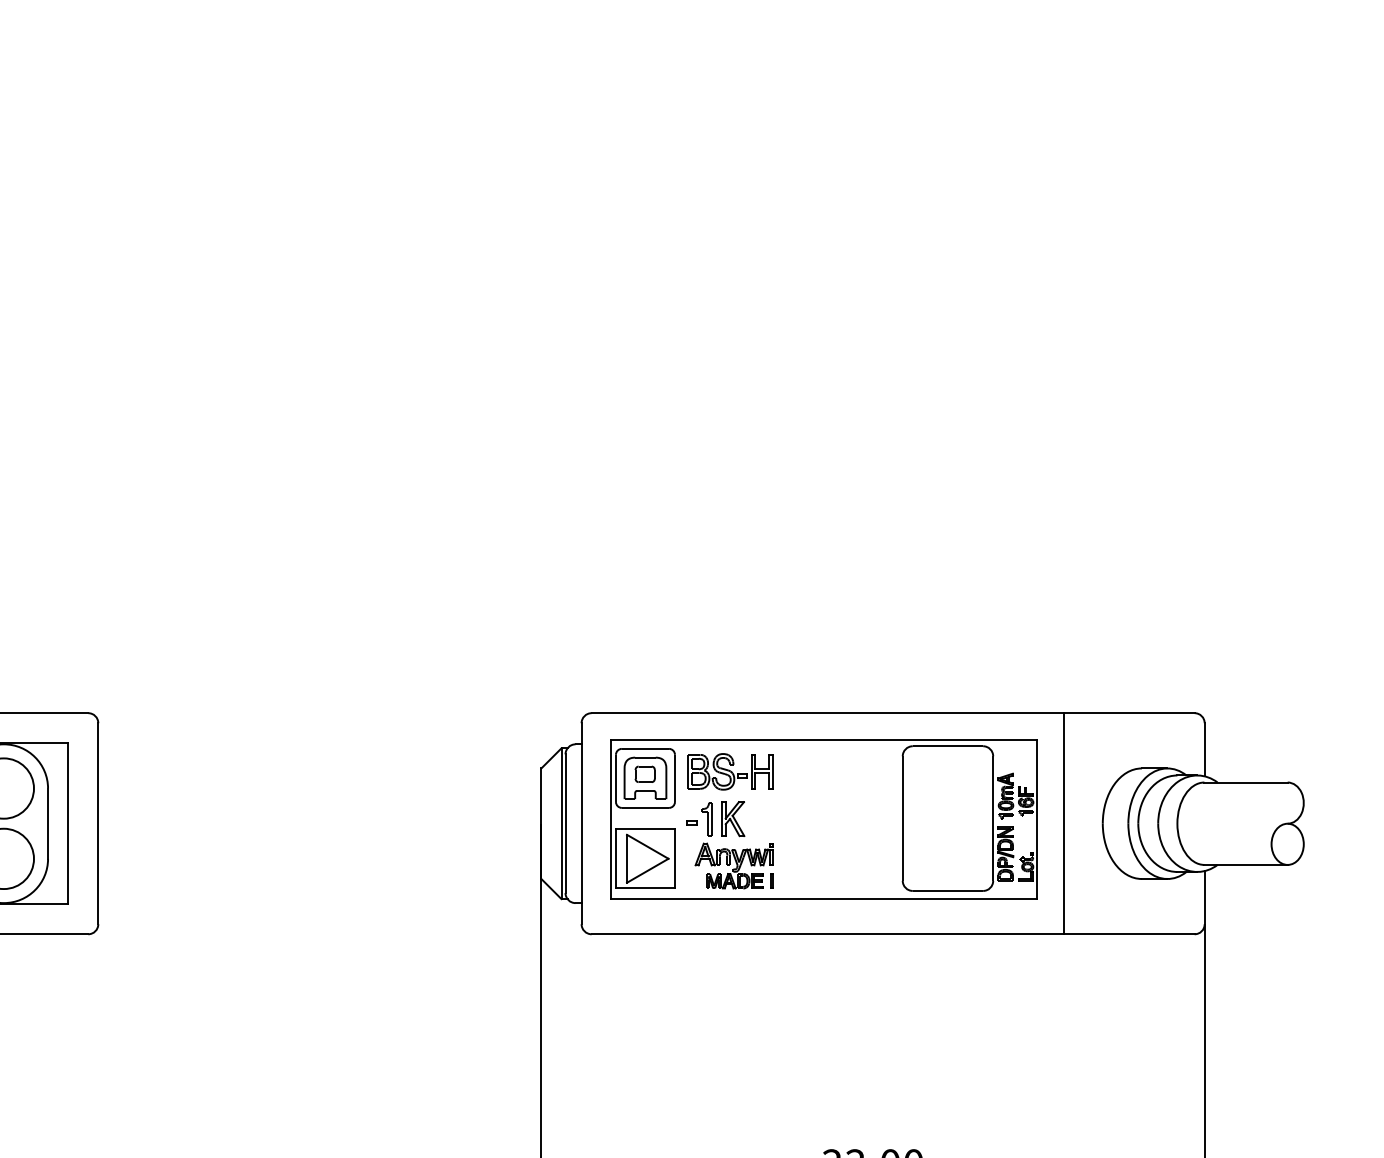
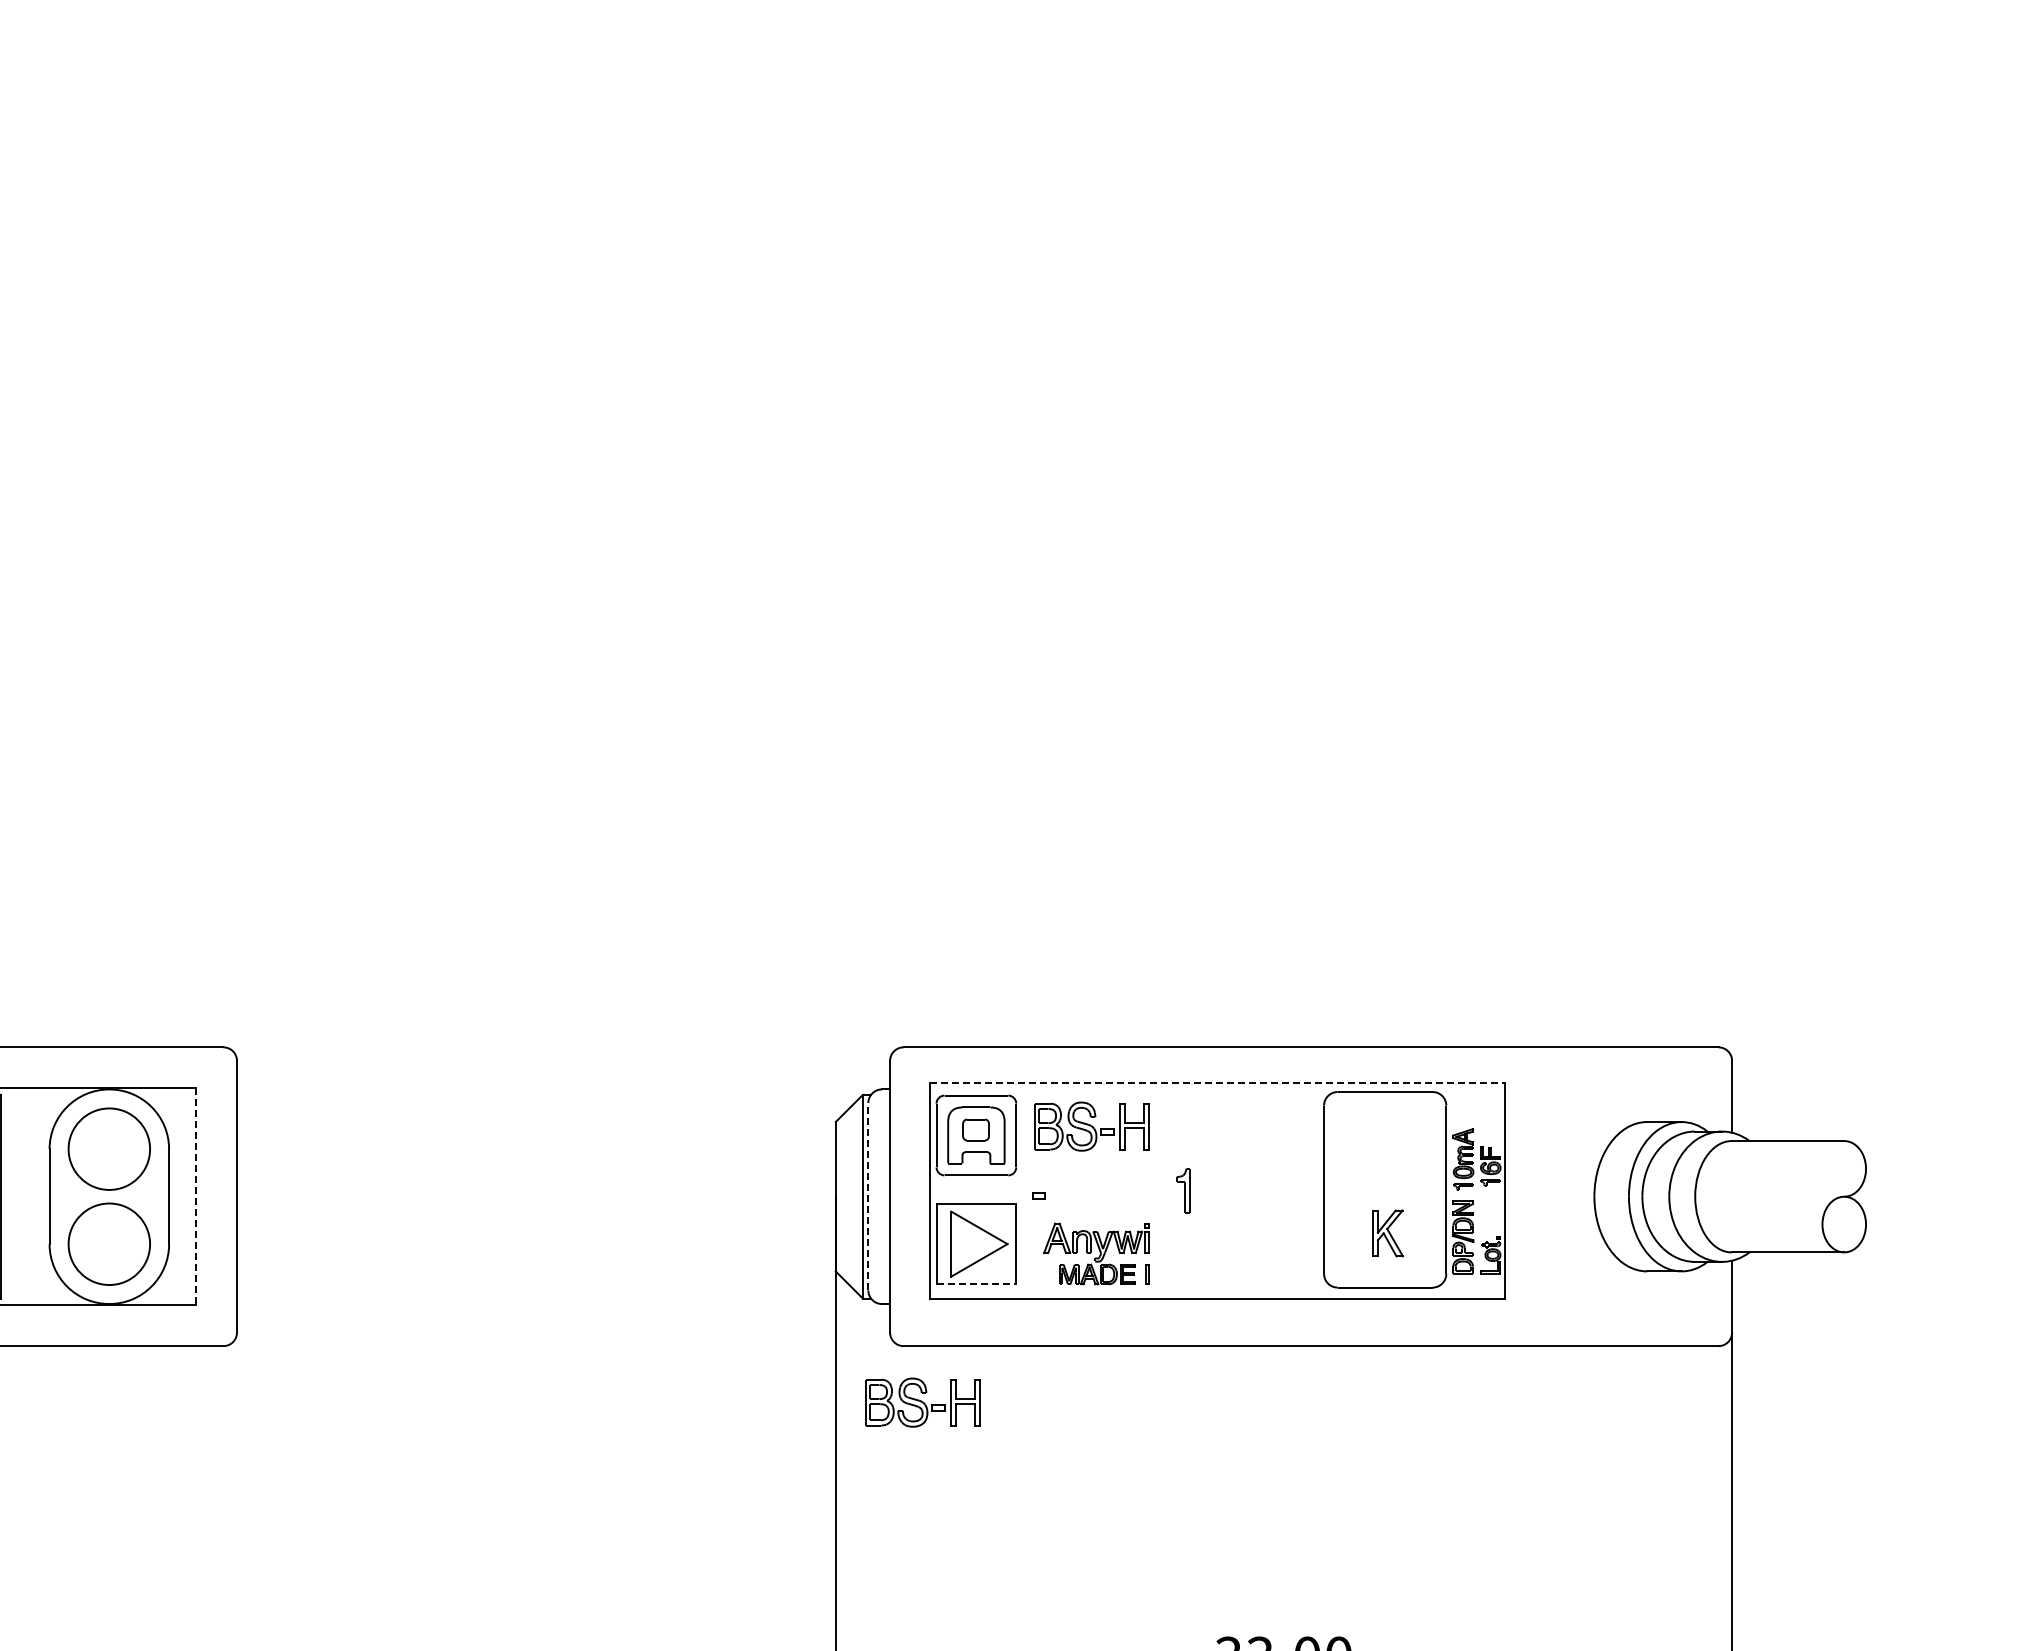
line: (823, 739) -> (1217, 1083), solid -> dashed
part: (706, 819) -> (1183, 1190), moved
part: (732, 819) -> (1387, 1233), moved
line: (68, 823) -> (196, 1196), solid -> dashed
line: (565, 823) -> (868, 1196), solid -> dashed
line: (1063, 823) -> (1541, 1196), removed
line: (645, 888) -> (976, 1284), solid -> dashed
part: (605, 975) -> (922, 1402), added

